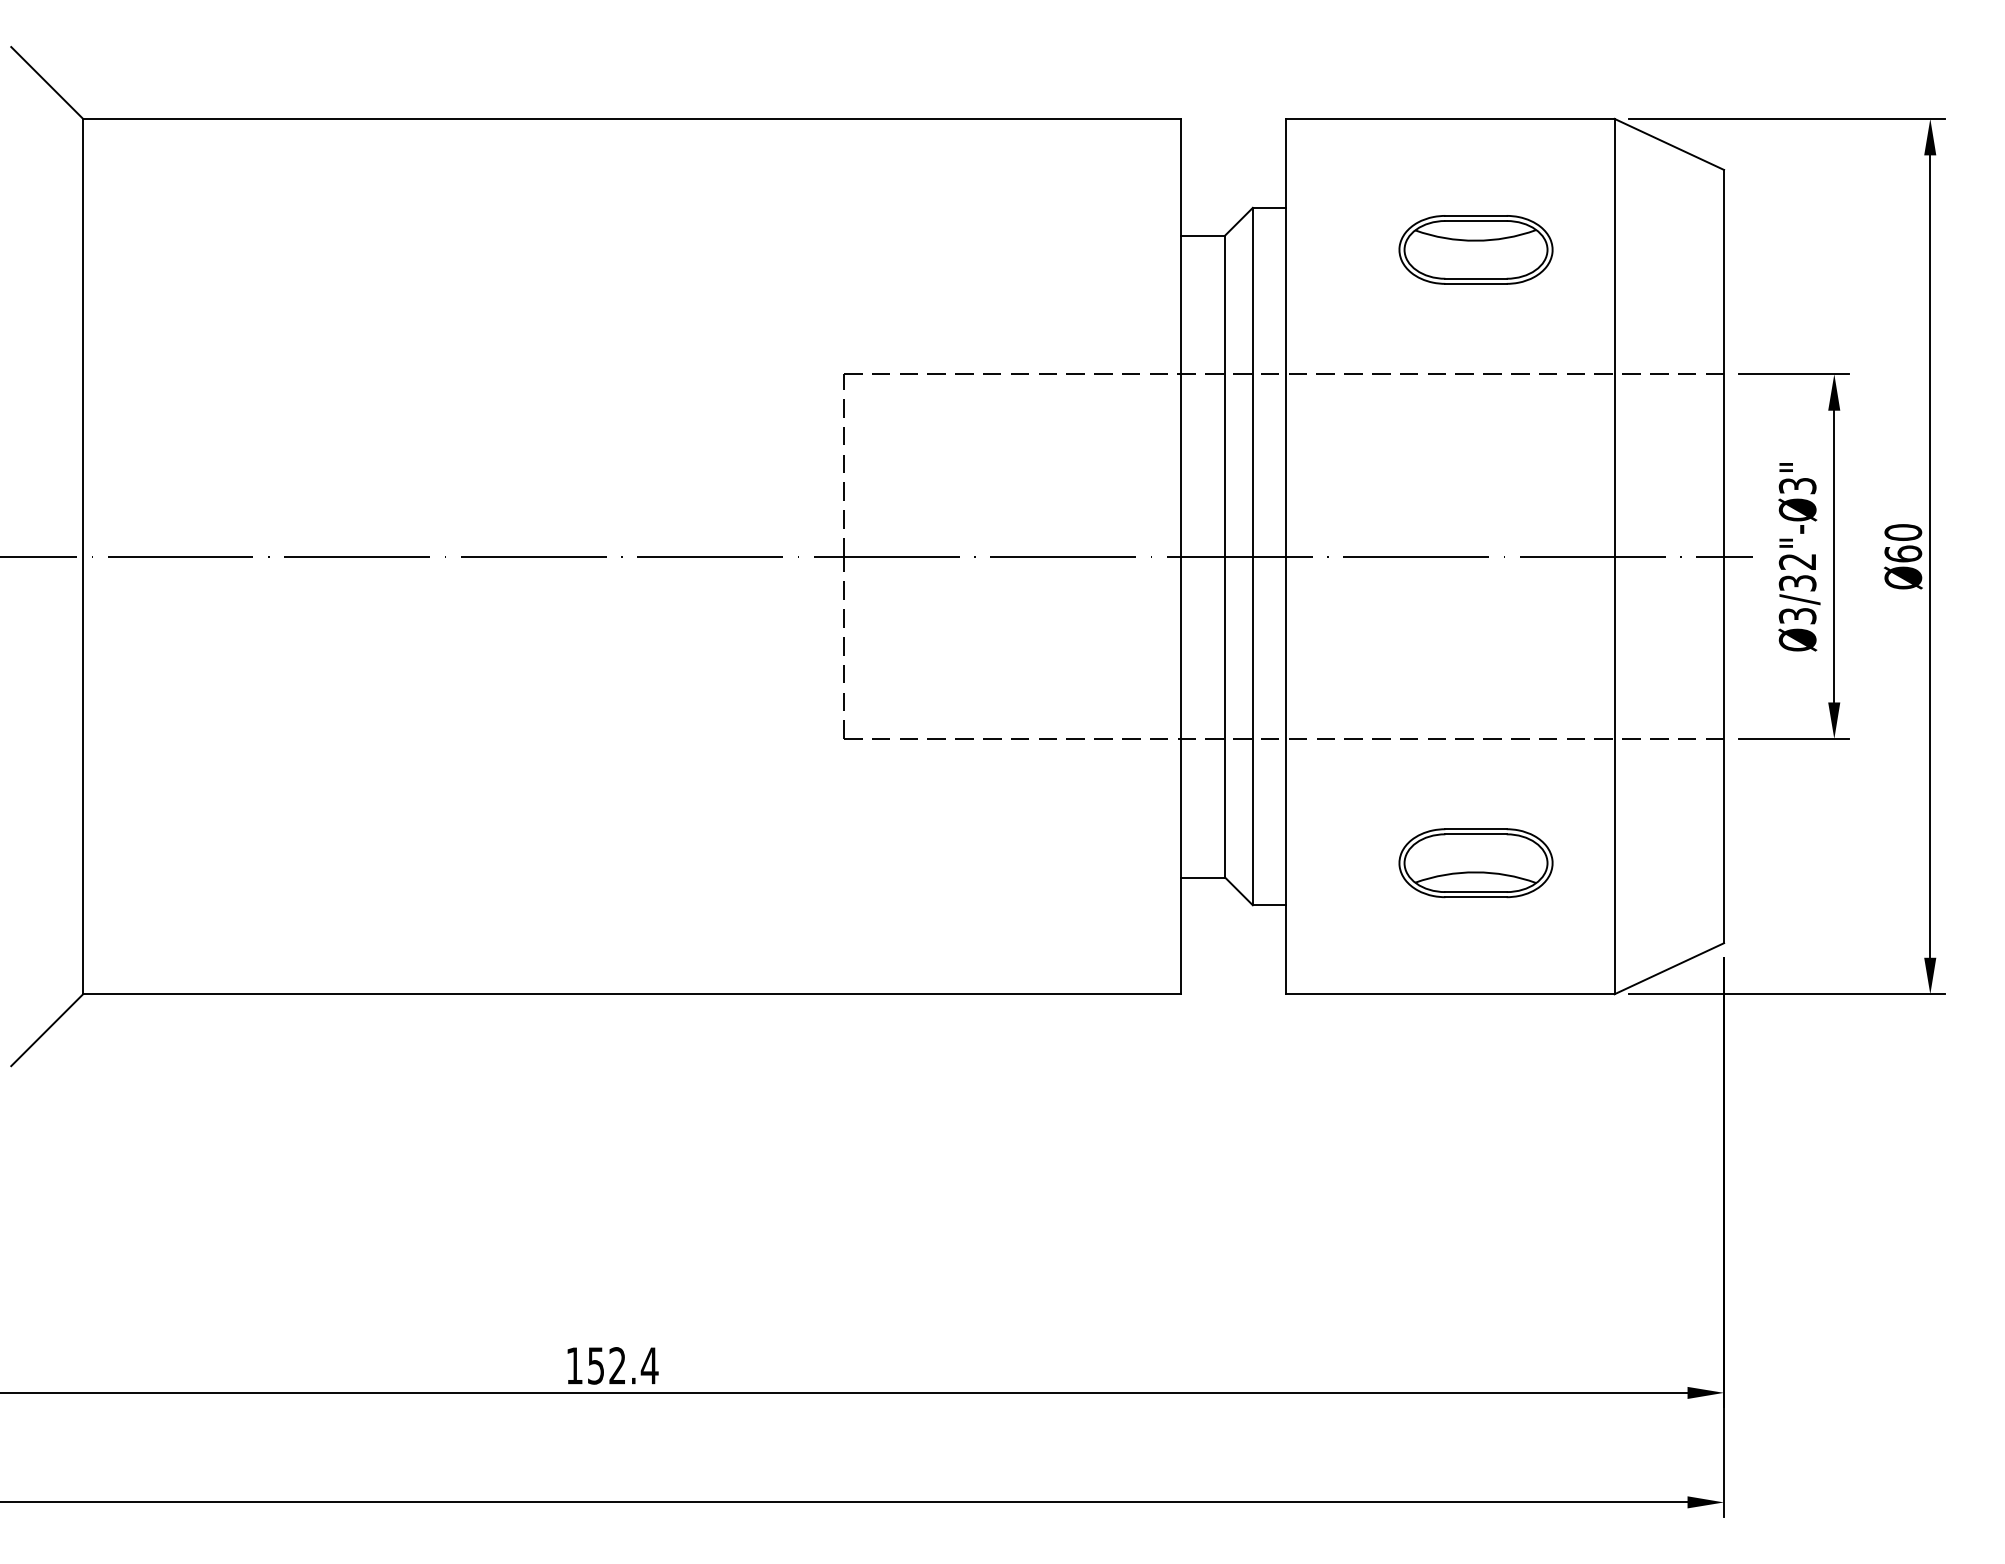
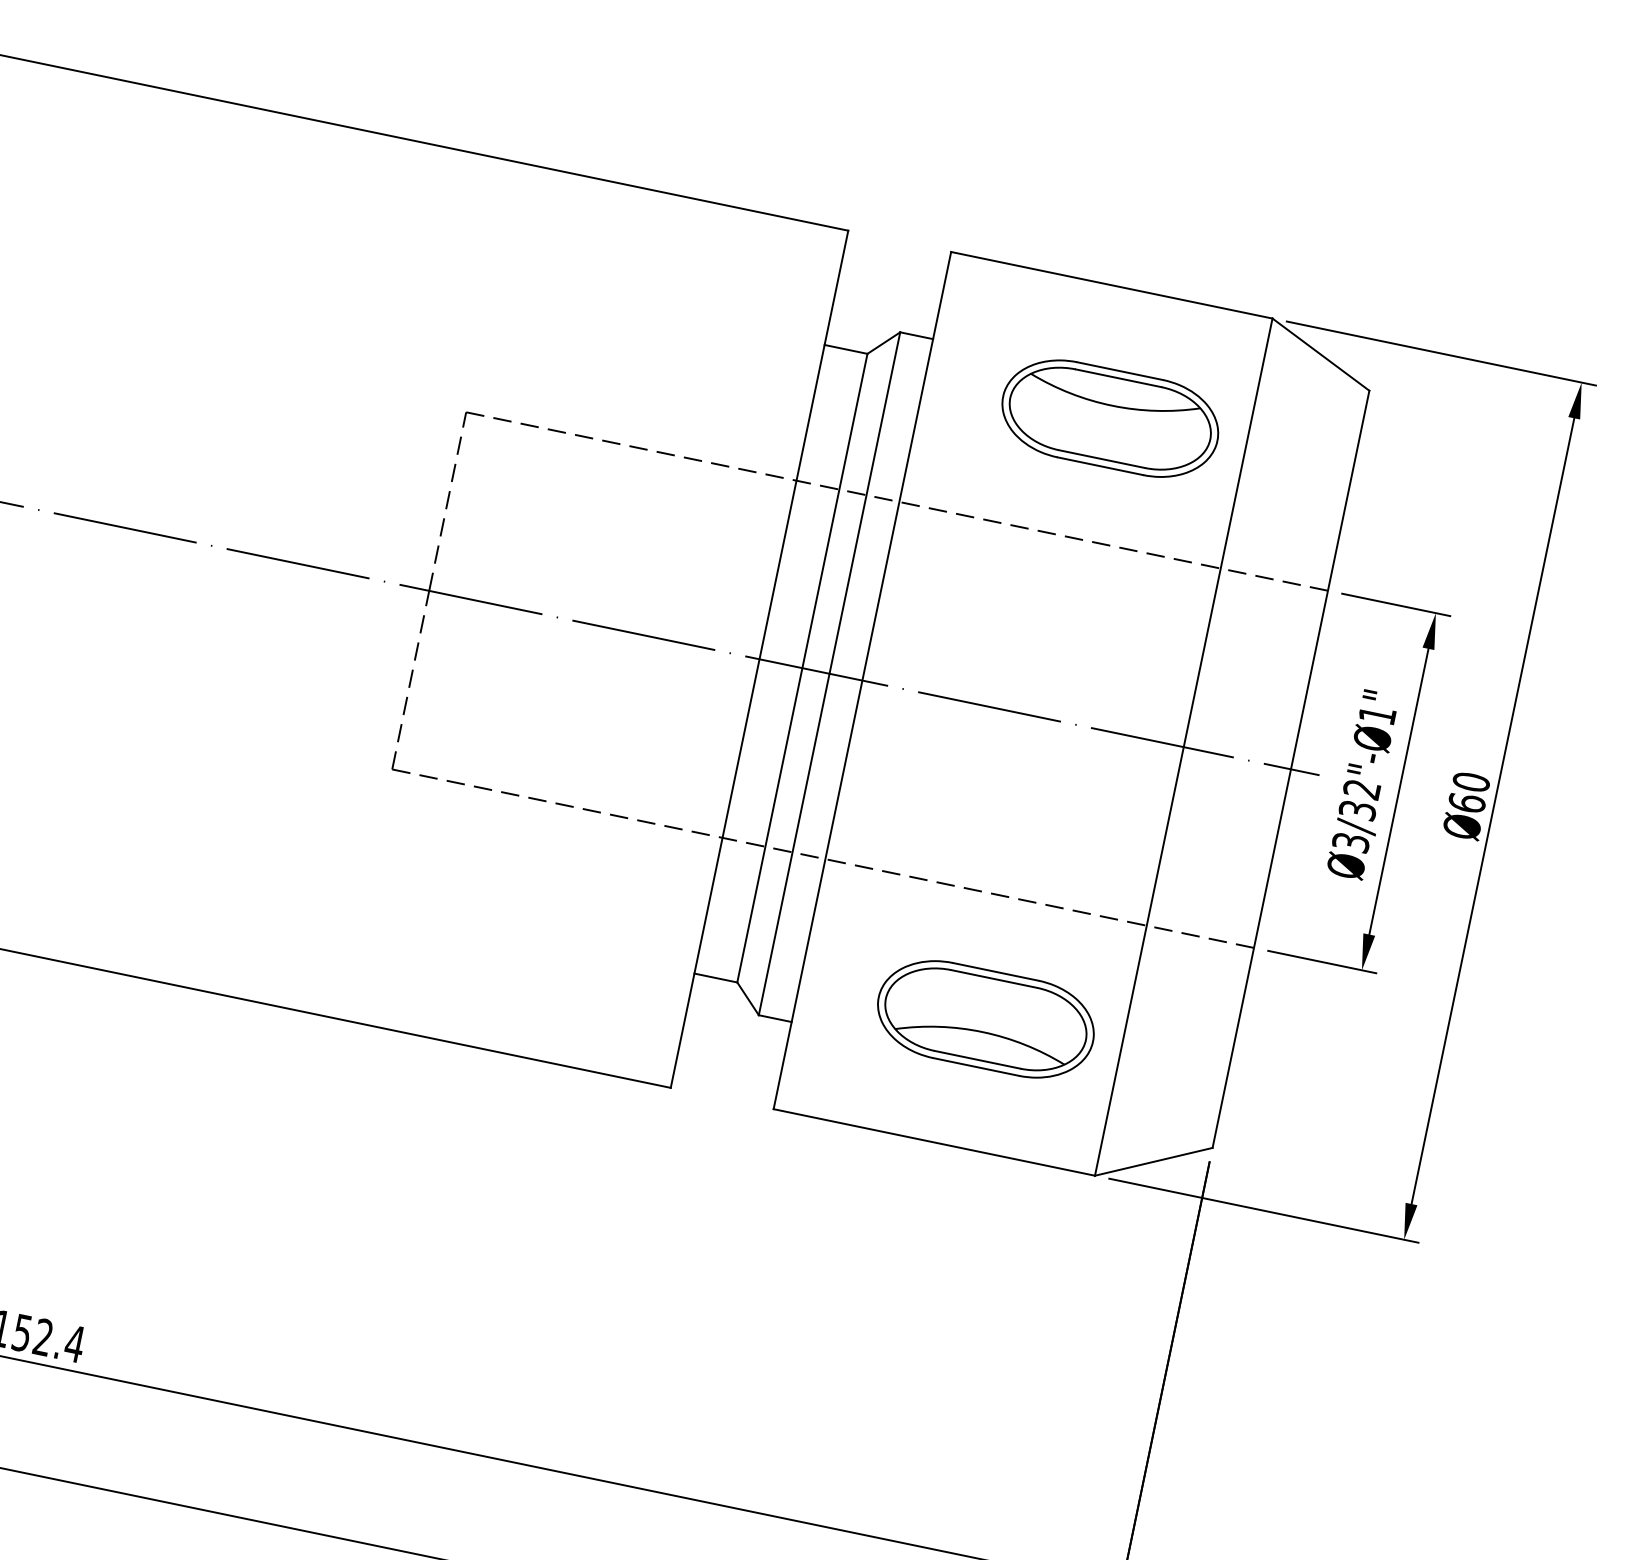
part: (1475, 249) -> (1109, 418), size x1.43
text: (1797, 486) -> (1377, 715), Ø3/32"-Ø3" -> Ø3/32"-Ø1"
part: (1475, 862) -> (985, 1018), size x1.43

